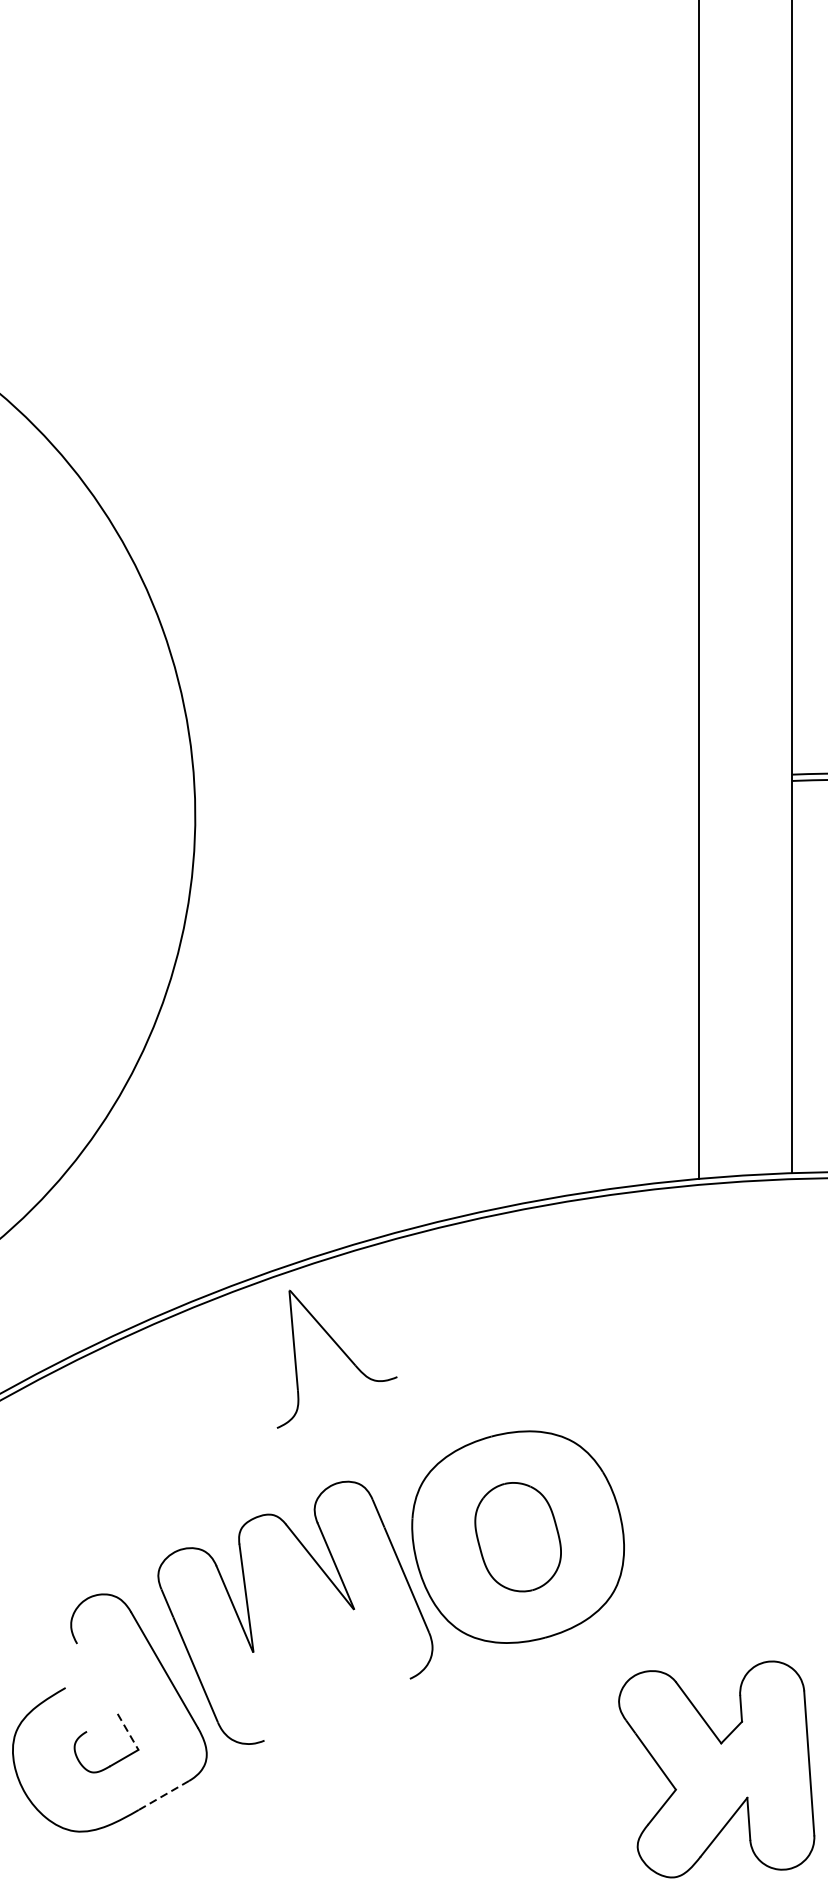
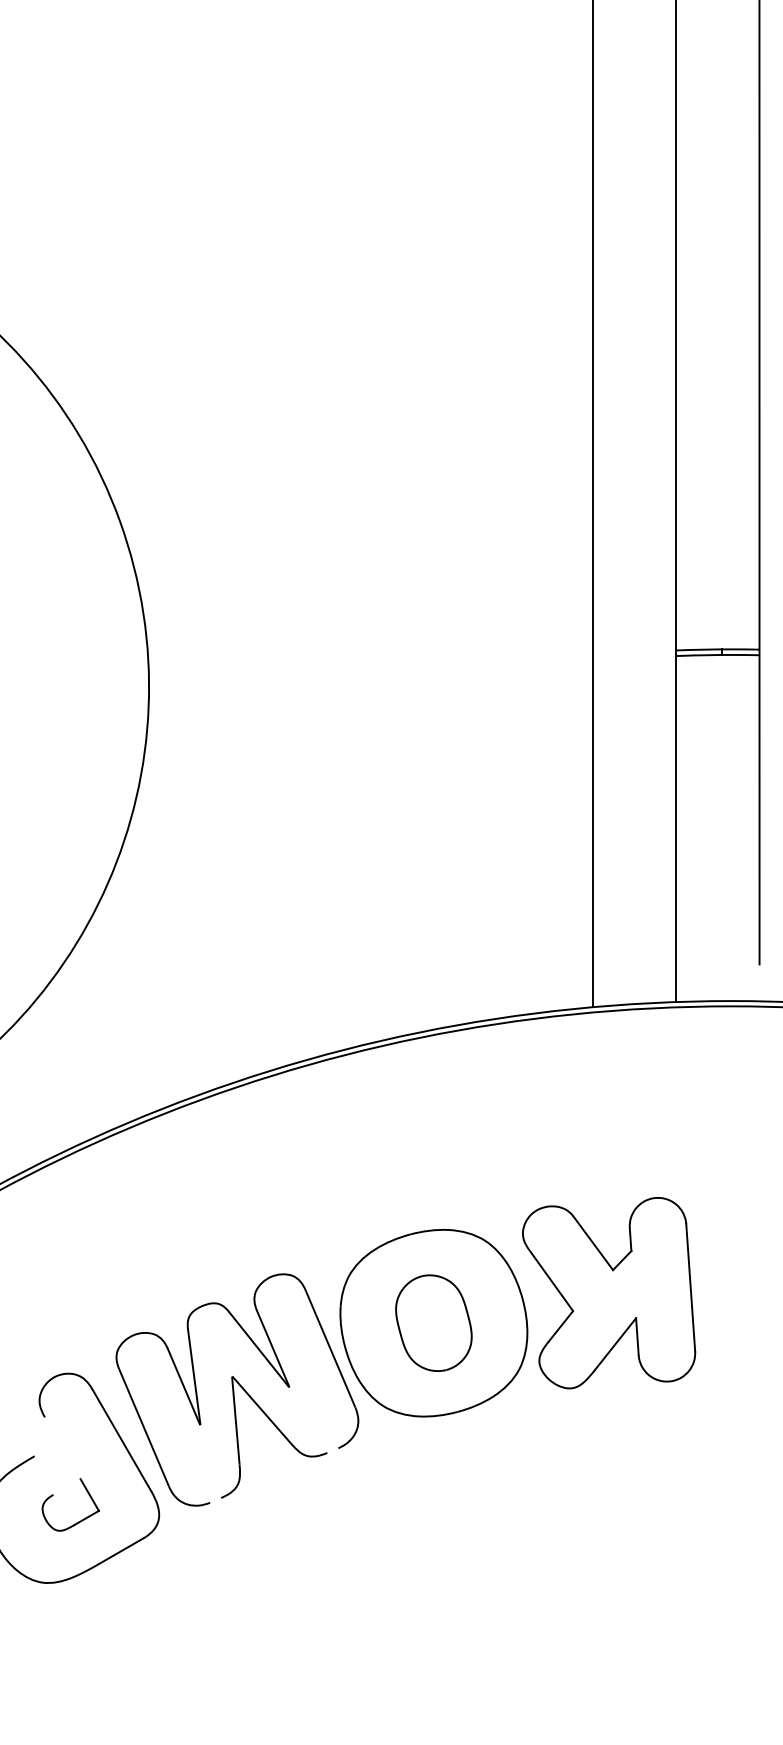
part: (345, 1356) -> (281, 1434), moved
line: (128, 1732) -> (90, 1495), dashed -> solid
part: (717, 1769) -> (609, 1293), moved
line: (164, 1795) -> (121, 1551), dashed -> solid

